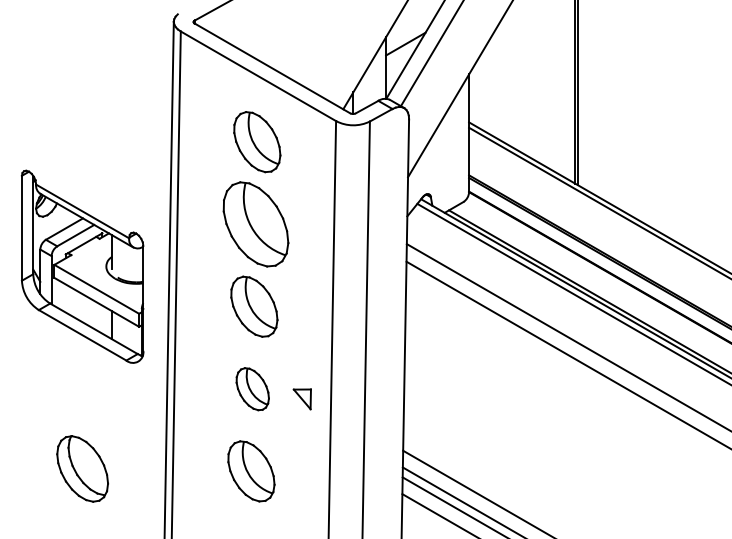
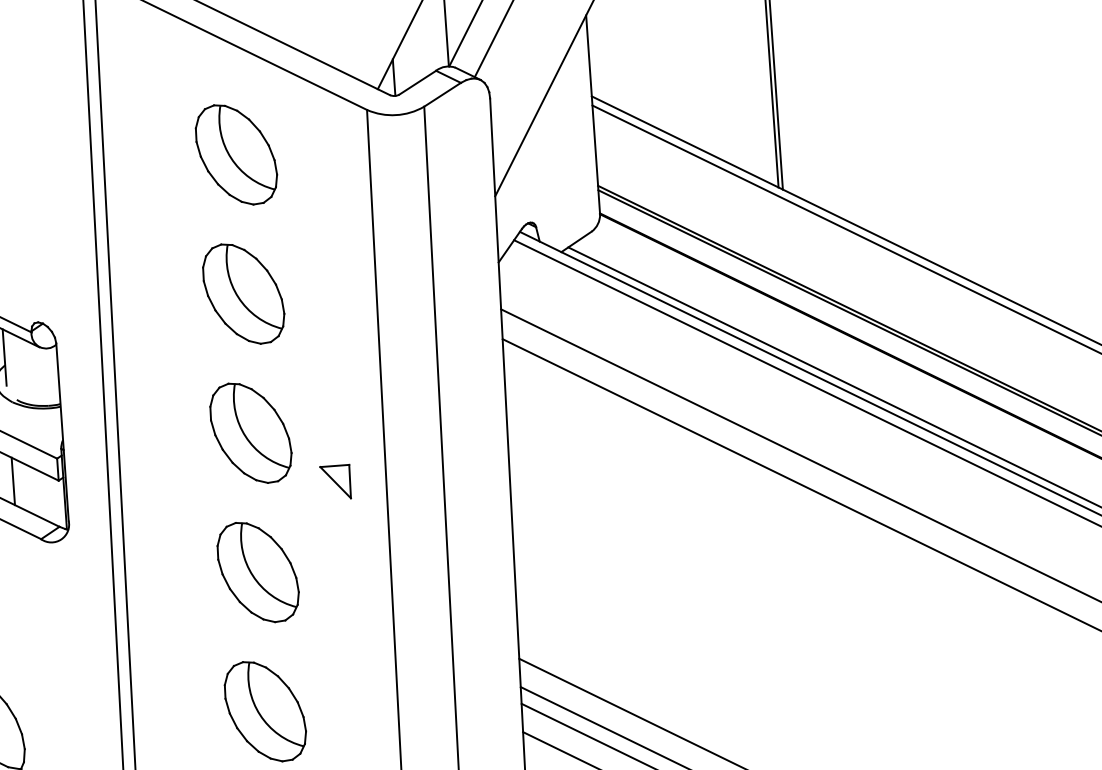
part: (255, 224) -> (243, 294), size x0.71
part: (252, 389) -> (257, 573), size x1.43
part: (301, 399) -> (334, 482), moved

